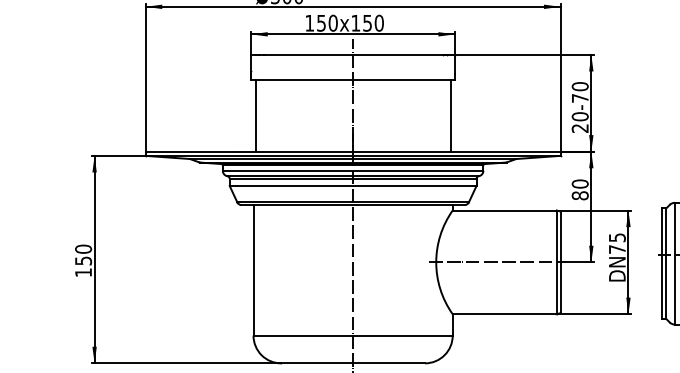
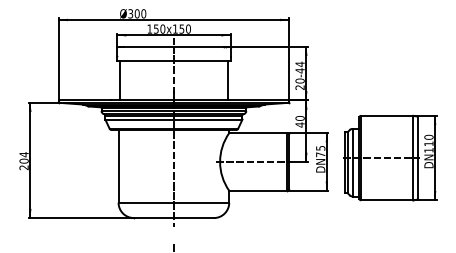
text: (579, 92) -> (299, 67), 70 -> 44
text: (579, 194) -> (299, 124), 80 -> 40
text: (82, 261) -> (23, 161), 150 -> 204

